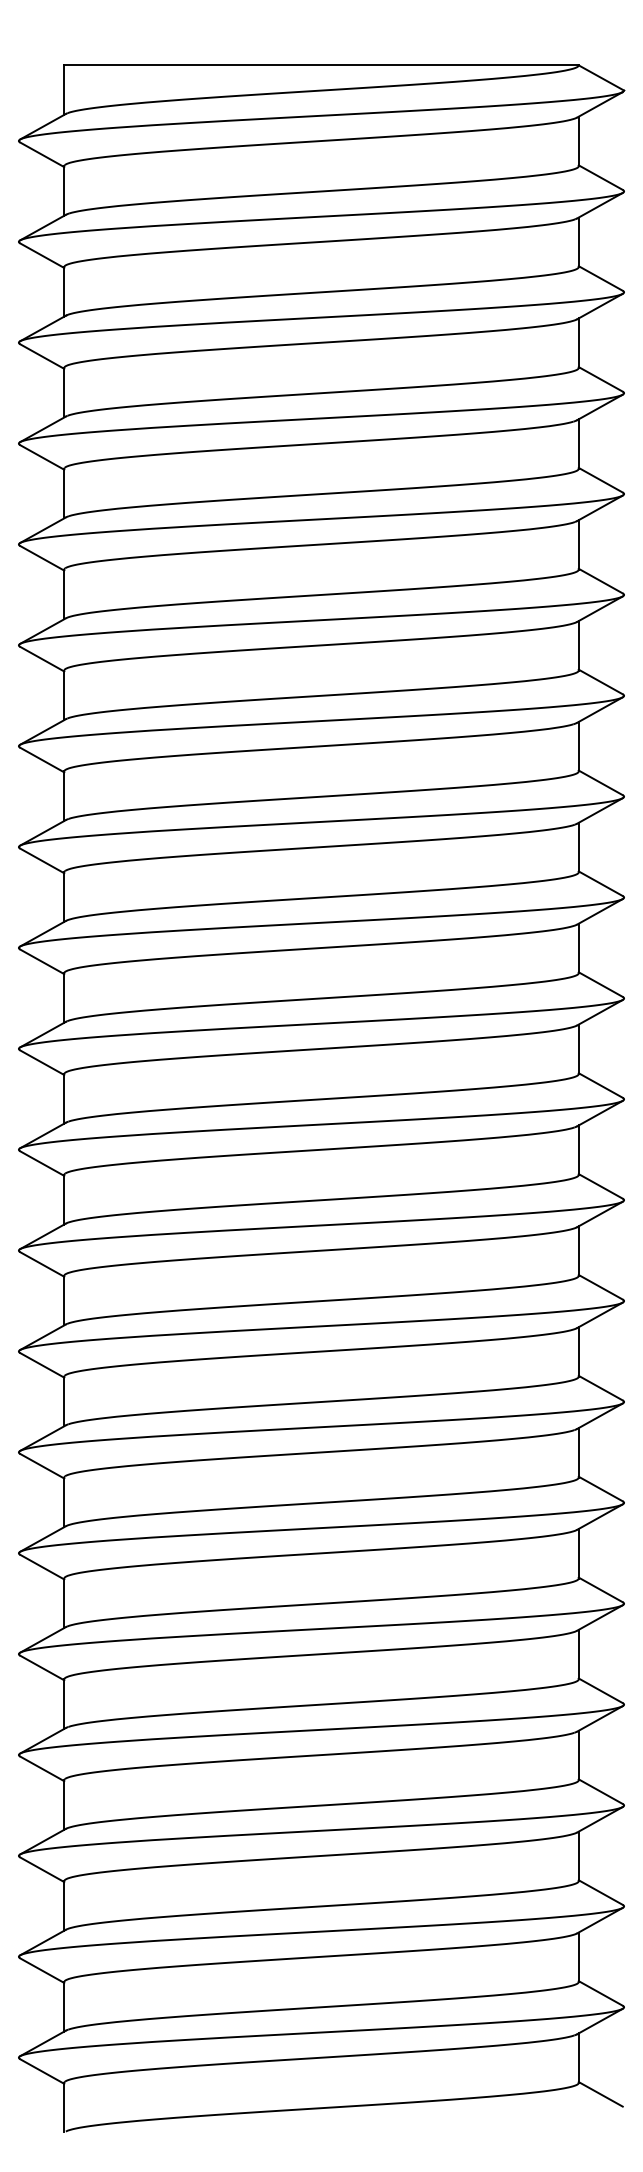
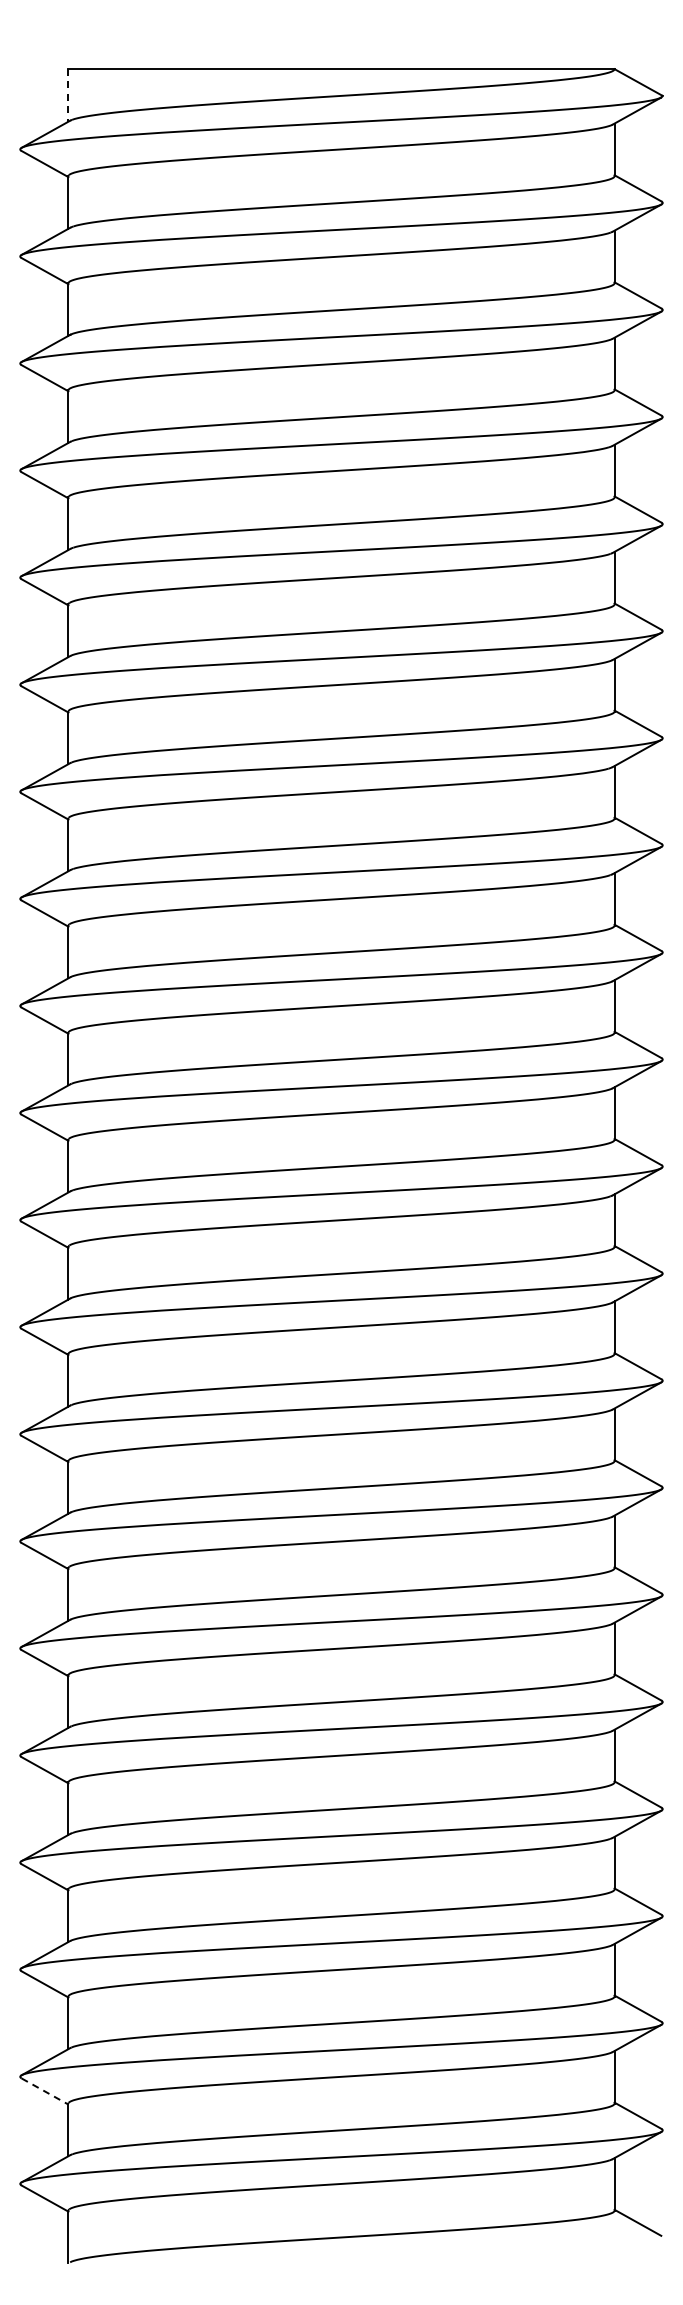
line: (64, 90) -> (68, 95), solid -> dashed
line: (42, 1970) -> (45, 2091), solid -> dashed

